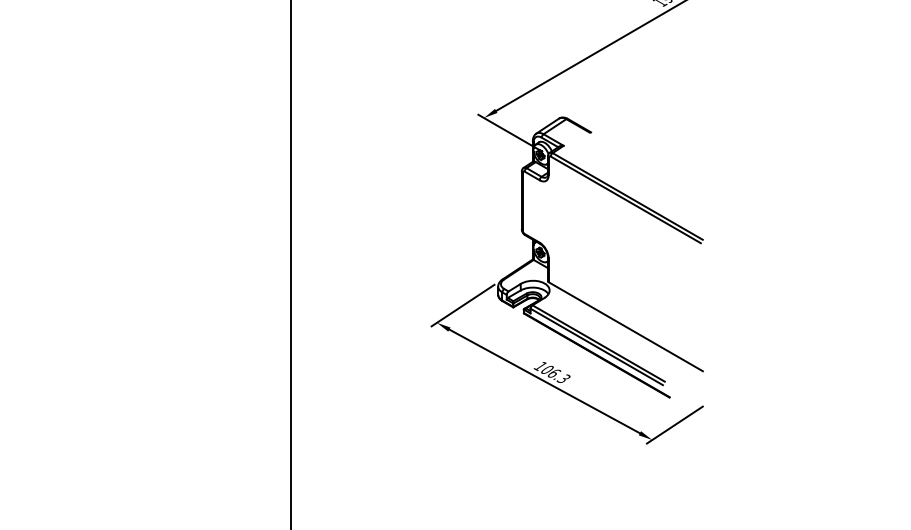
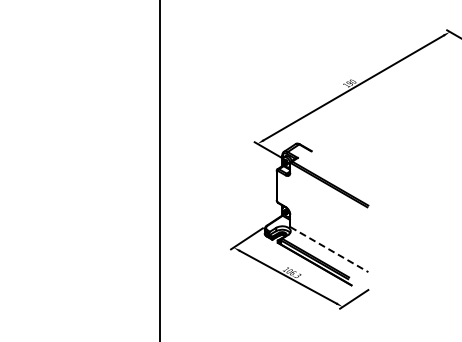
line: (626, 326) -> (329, 249), solid -> dashed

